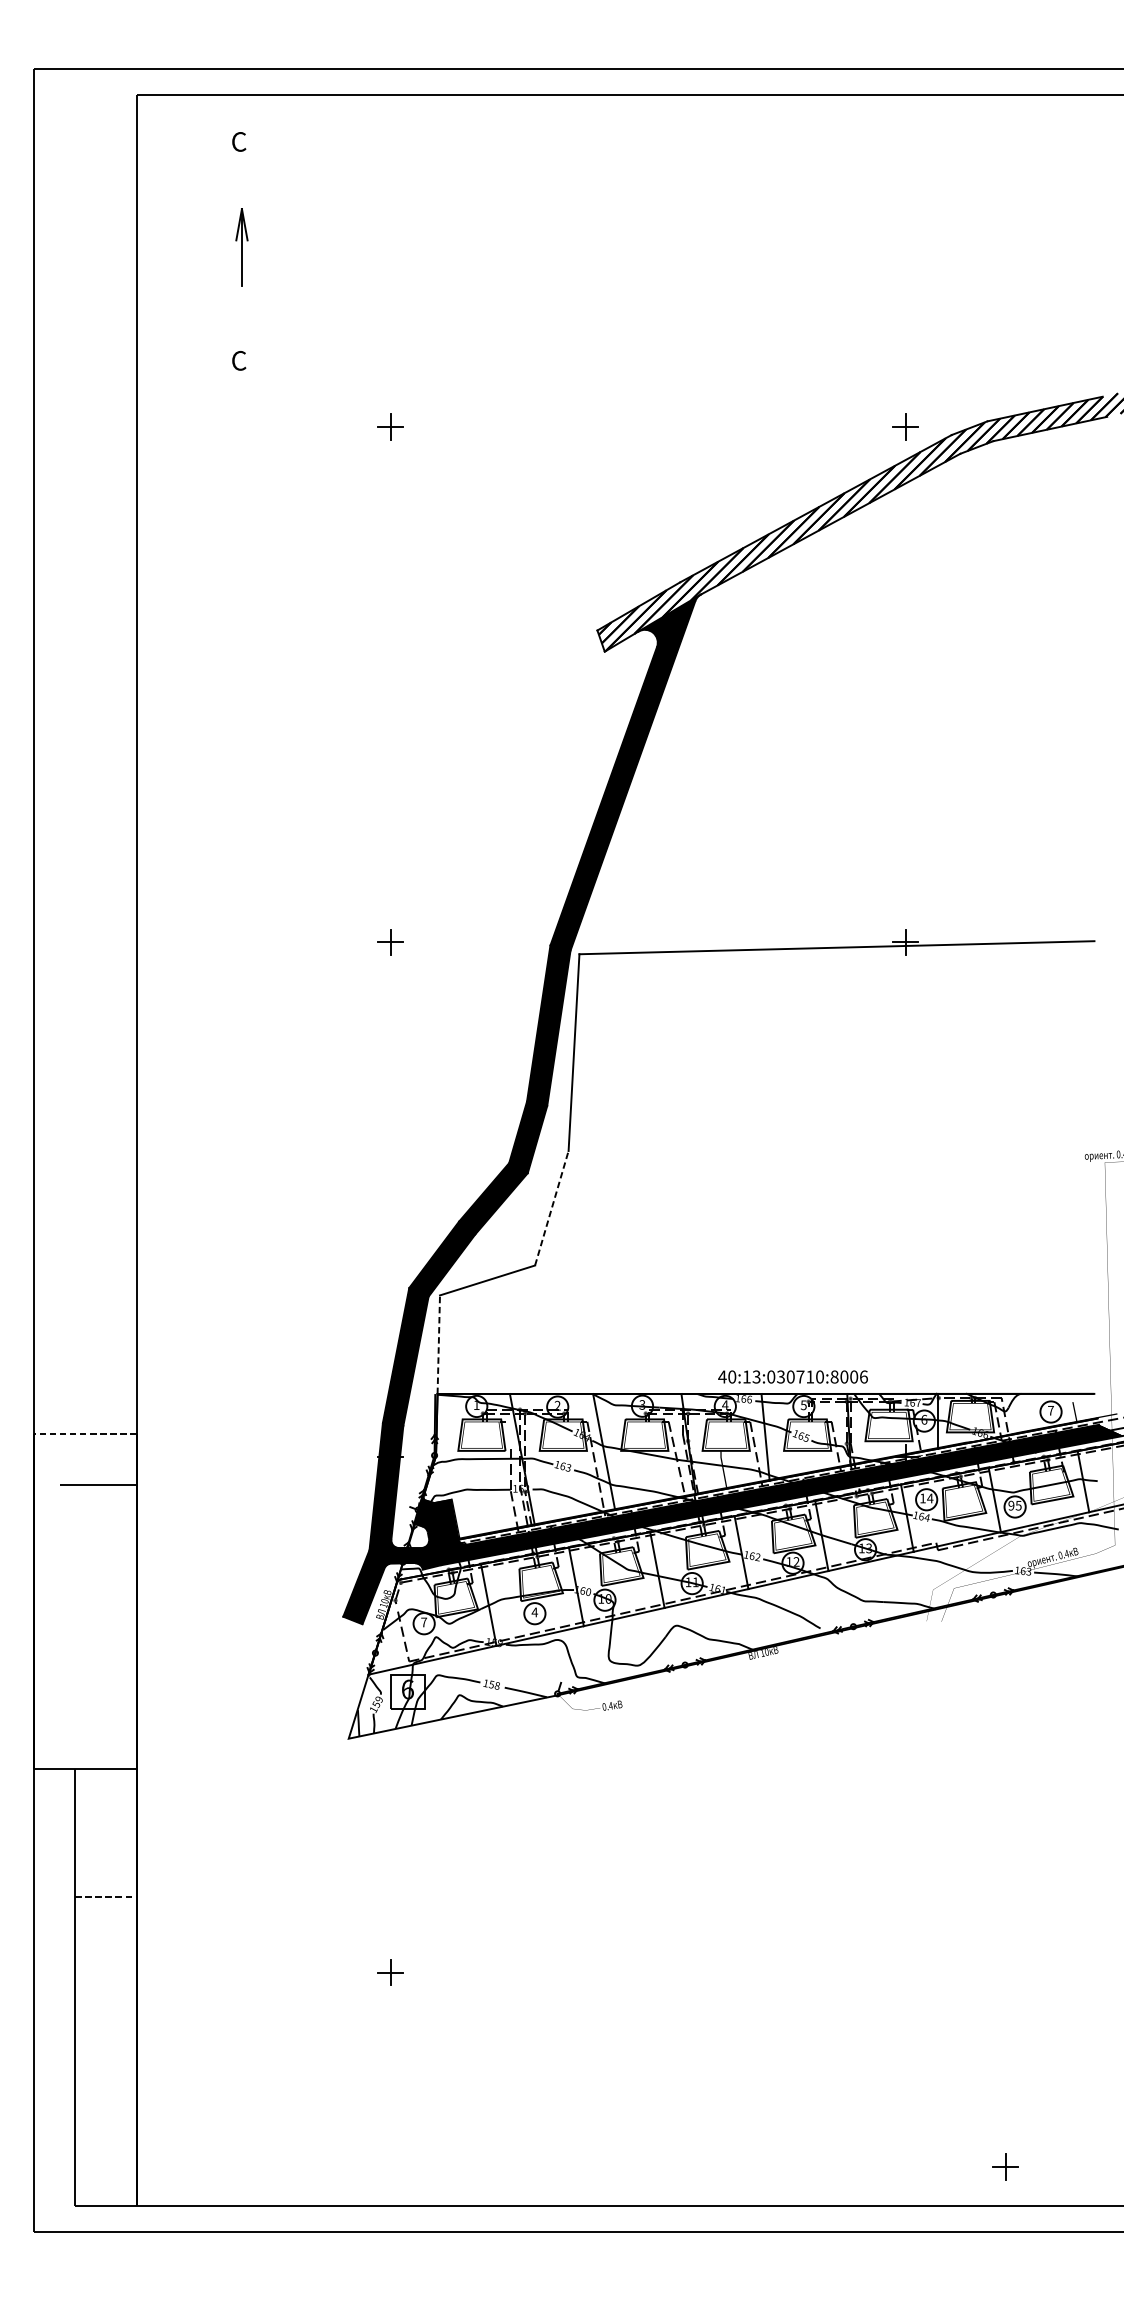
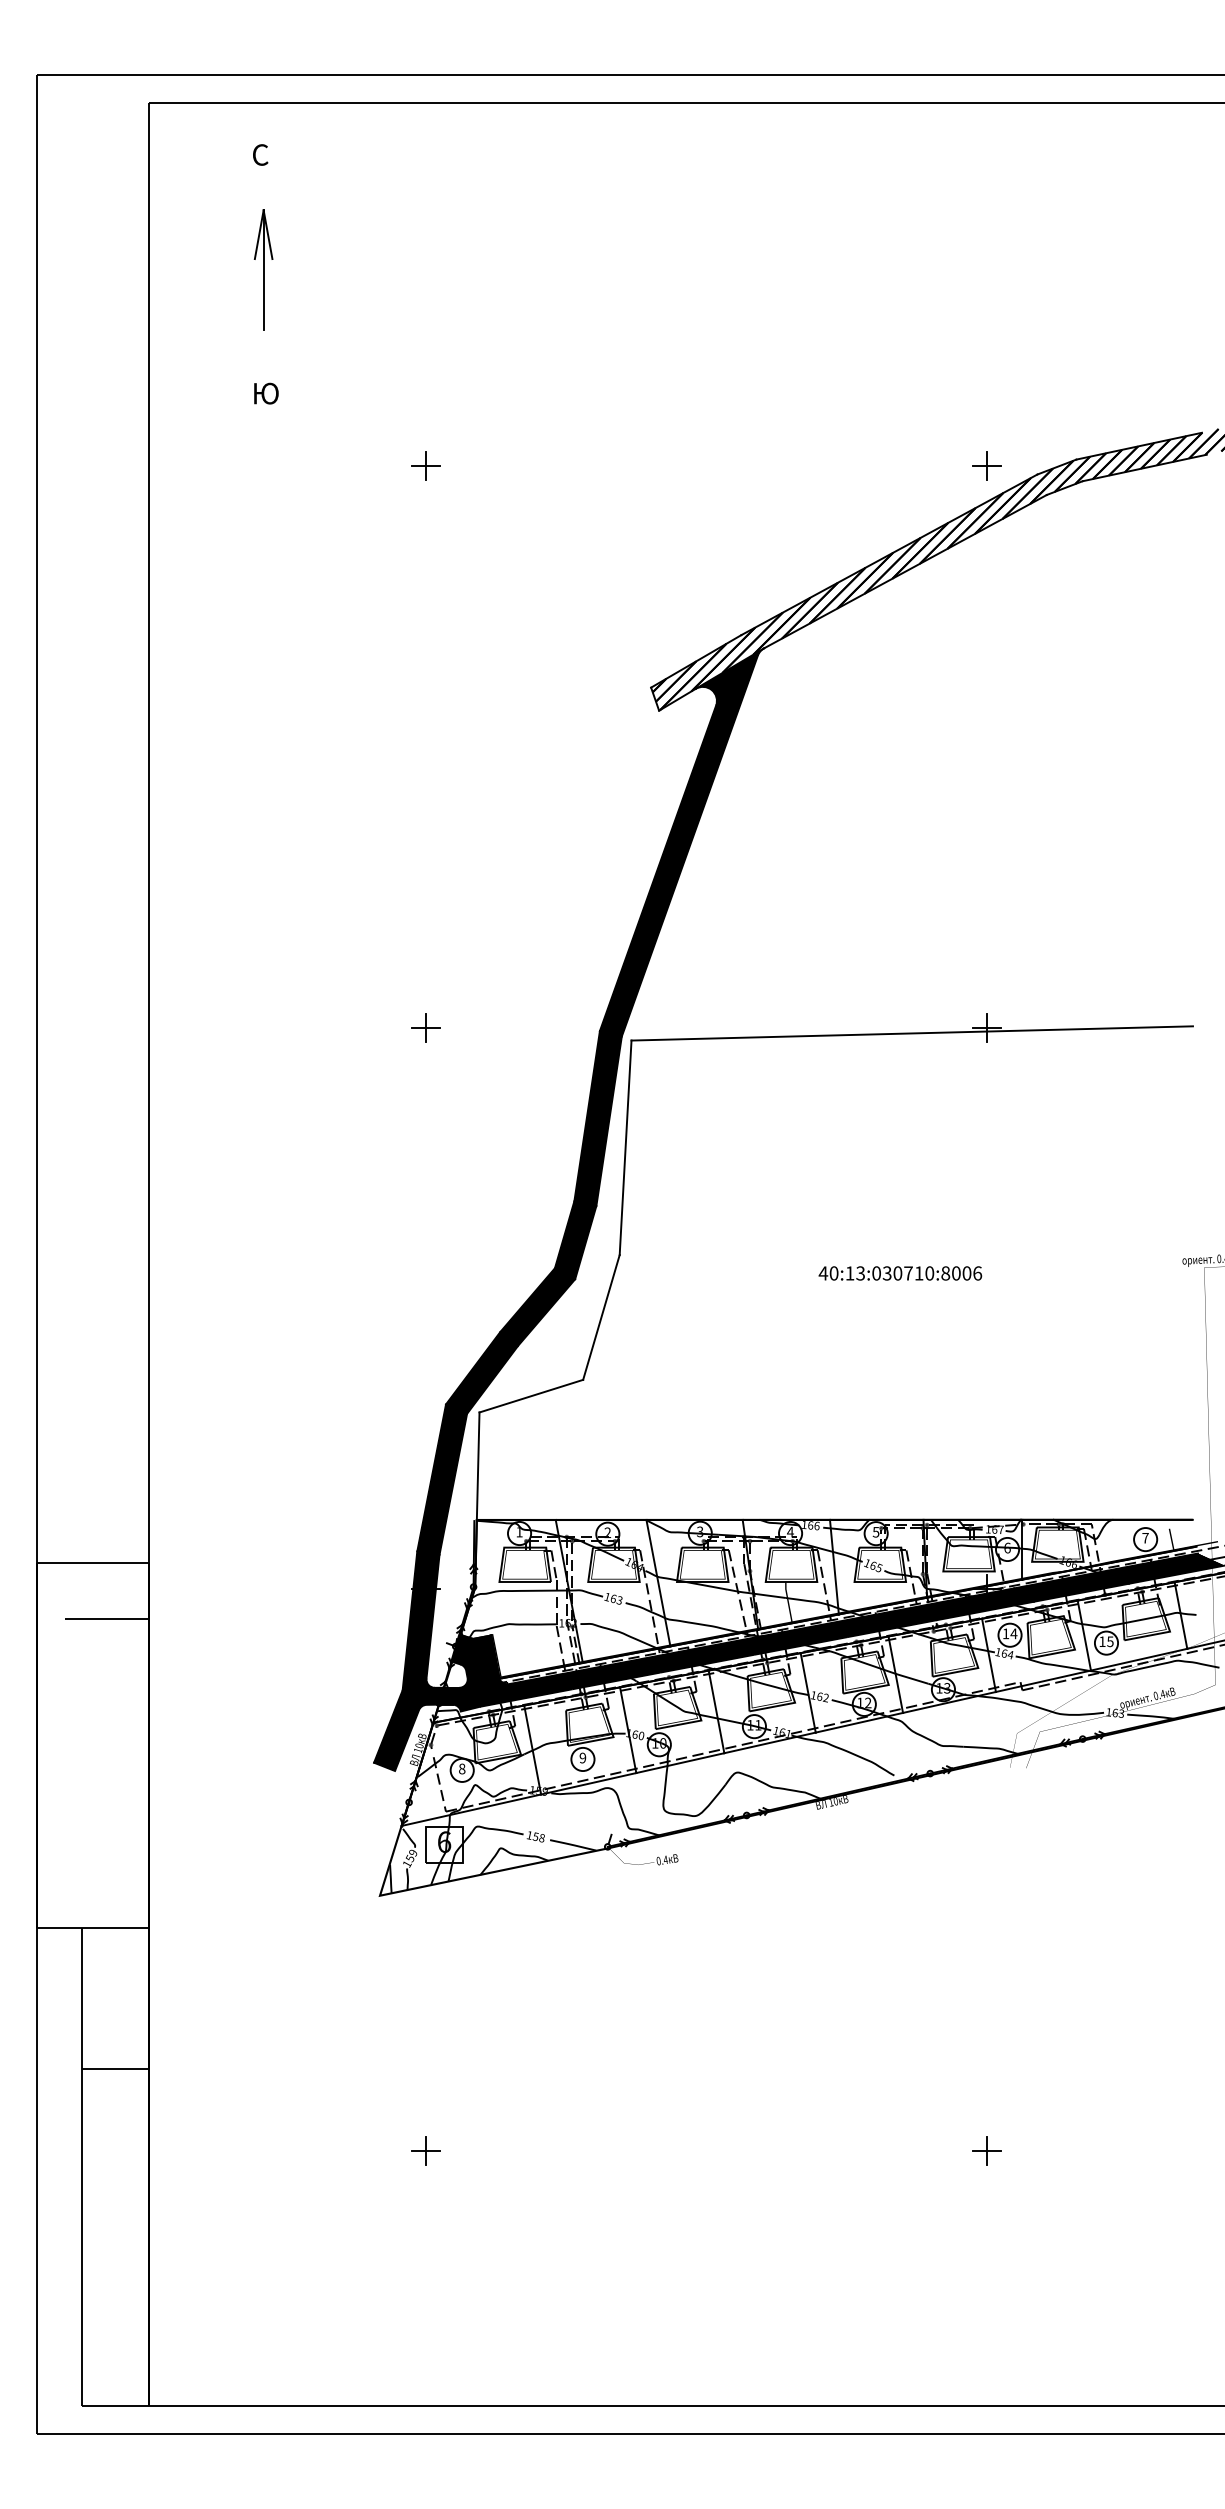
part: (241, 246) -> (263, 269), size x1.43
text: (243, 360) -> (265, 393), C -> Ю
line: (551, 1207) -> (601, 1316), dashed -> solid
line: (439, 1344) -> (478, 1466), dashed -> solid
text: (793, 1377) -> (900, 1273), moved
line: (85, 1433) -> (92, 1563), dashed -> solid
line: (507, 1435) -> (553, 1565), added
text: (1011, 1505) -> (1102, 1641), 95 -> 15
text: (534, 1611) -> (582, 1757), 4 -> 9
text: (424, 1621) -> (462, 1768), 7 -> 8
line: (106, 1897) -> (115, 2068), dashed -> solid
part: (1005, 2166) -> (986, 2150), moved

